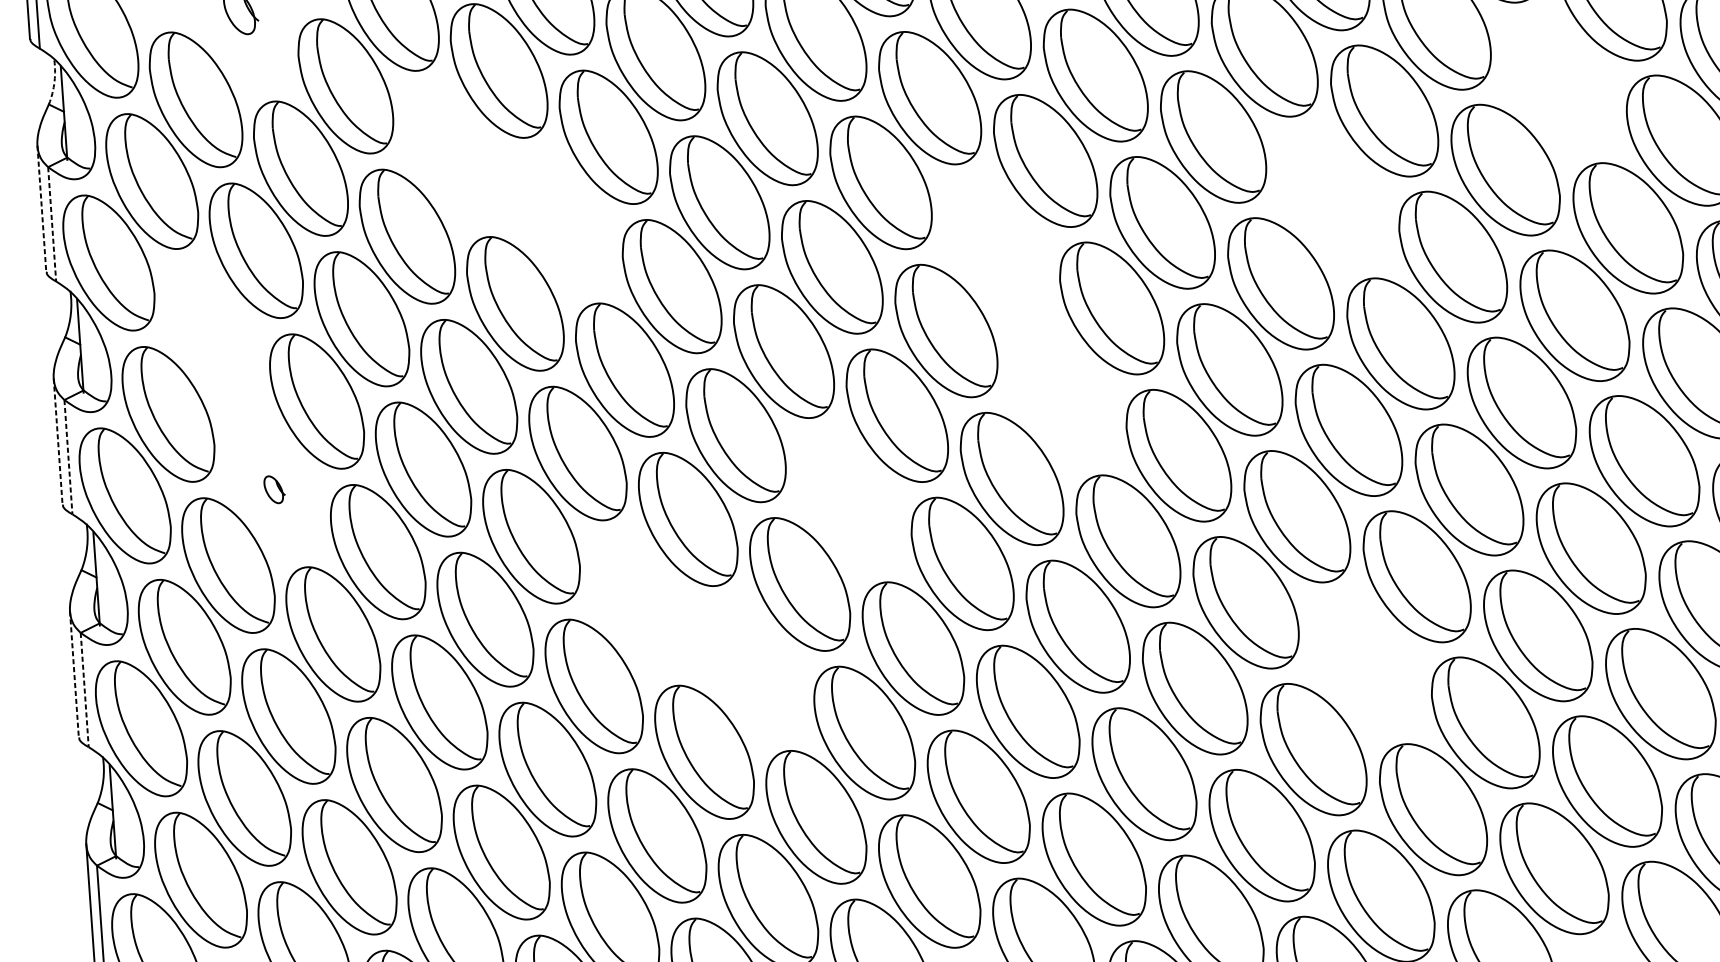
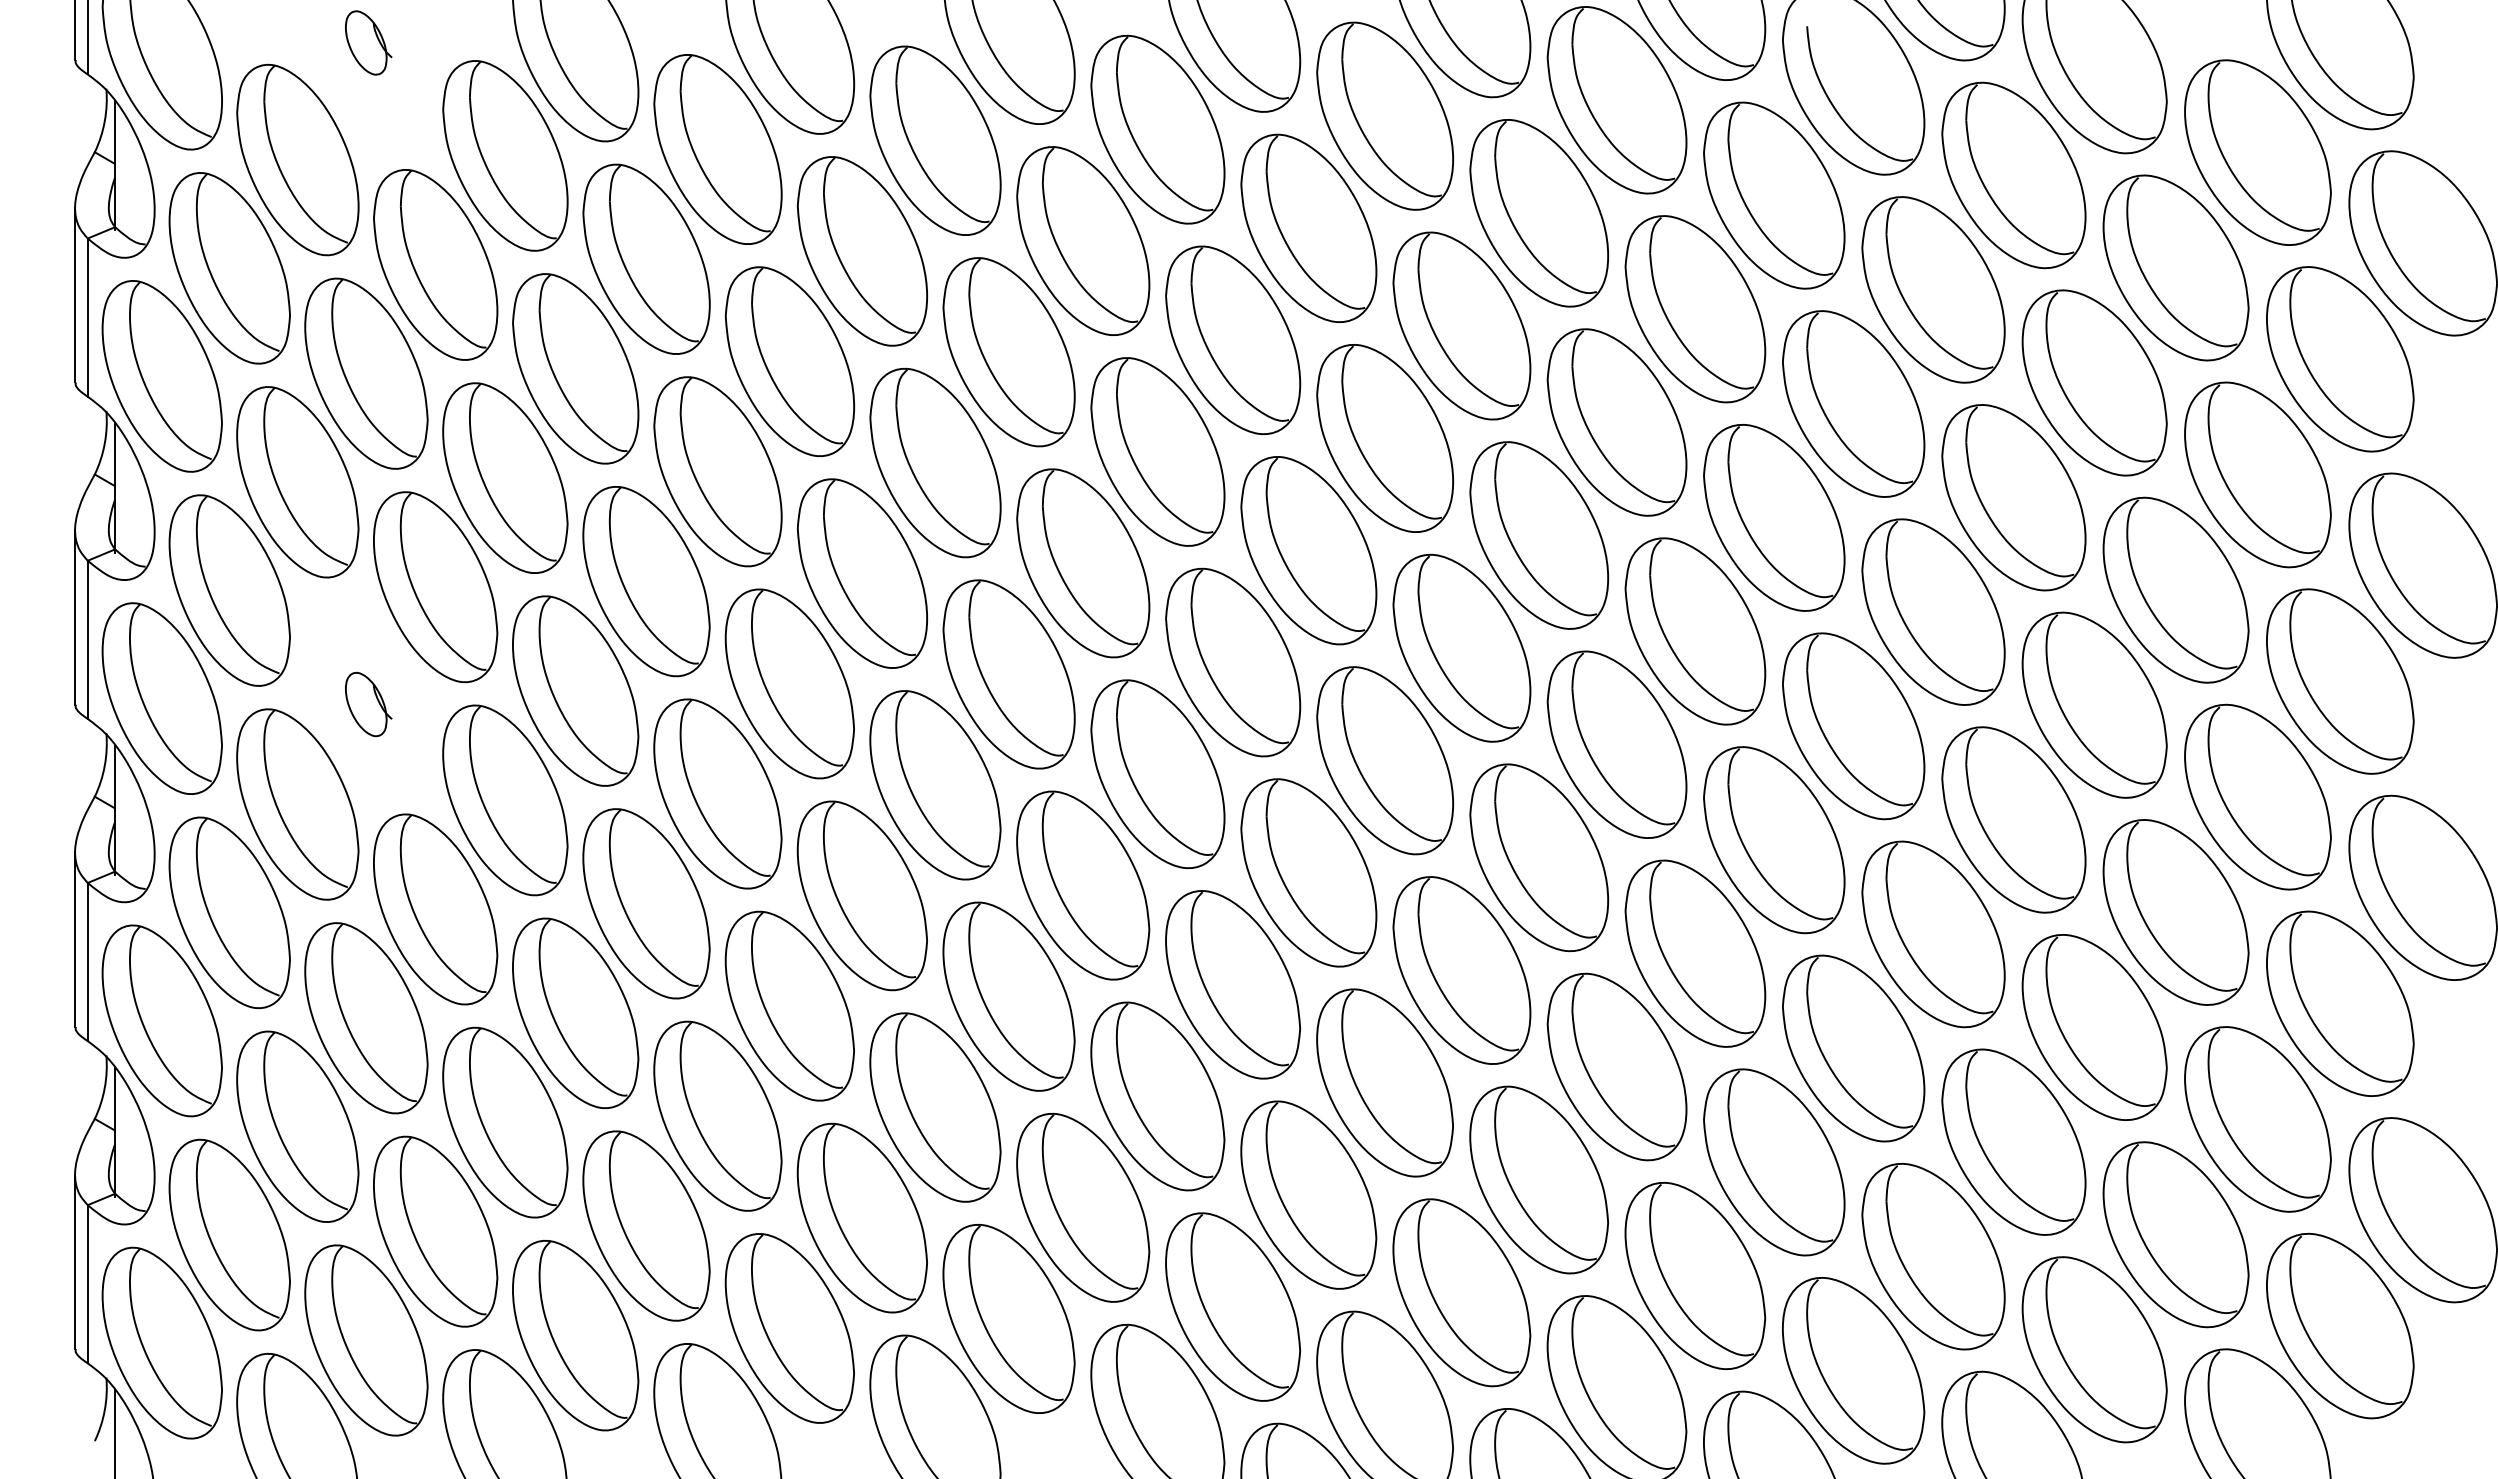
arc: (54, 81) -> (104, 121), dashed -> solid
part: (1558, 82) -> (2175, 267), added
part: (452, 153) -> (646, 258), added
part: (1332, 197) -> (1853, 403), added
line: (42, 208) -> (75, 295), dashed -> solid
part: (561, 220) -> (789, 361), added
line: (52, 224) -> (87, 318), dashed -> solid
part: (996, 246) -> (1385, 438), added
part: (212, 332) -> (297, 482), added
part: (1061, 393) -> (1461, 647), added
line: (58, 441) -> (75, 617), dashed -> solid
line: (68, 457) -> (87, 640), dashed -> solid
part: (274, 489) -> (368, 704), size x1.67
part: (848, 500) -> (1157, 774), added
part: (640, 602) -> (861, 895), added
part: (1365, 663) -> (1853, 1048), added
part: (751, 668) -> (1008, 996), added
line: (74, 675) -> (75, 940), dashed -> solid
line: (84, 690) -> (87, 962), dashed -> solid

